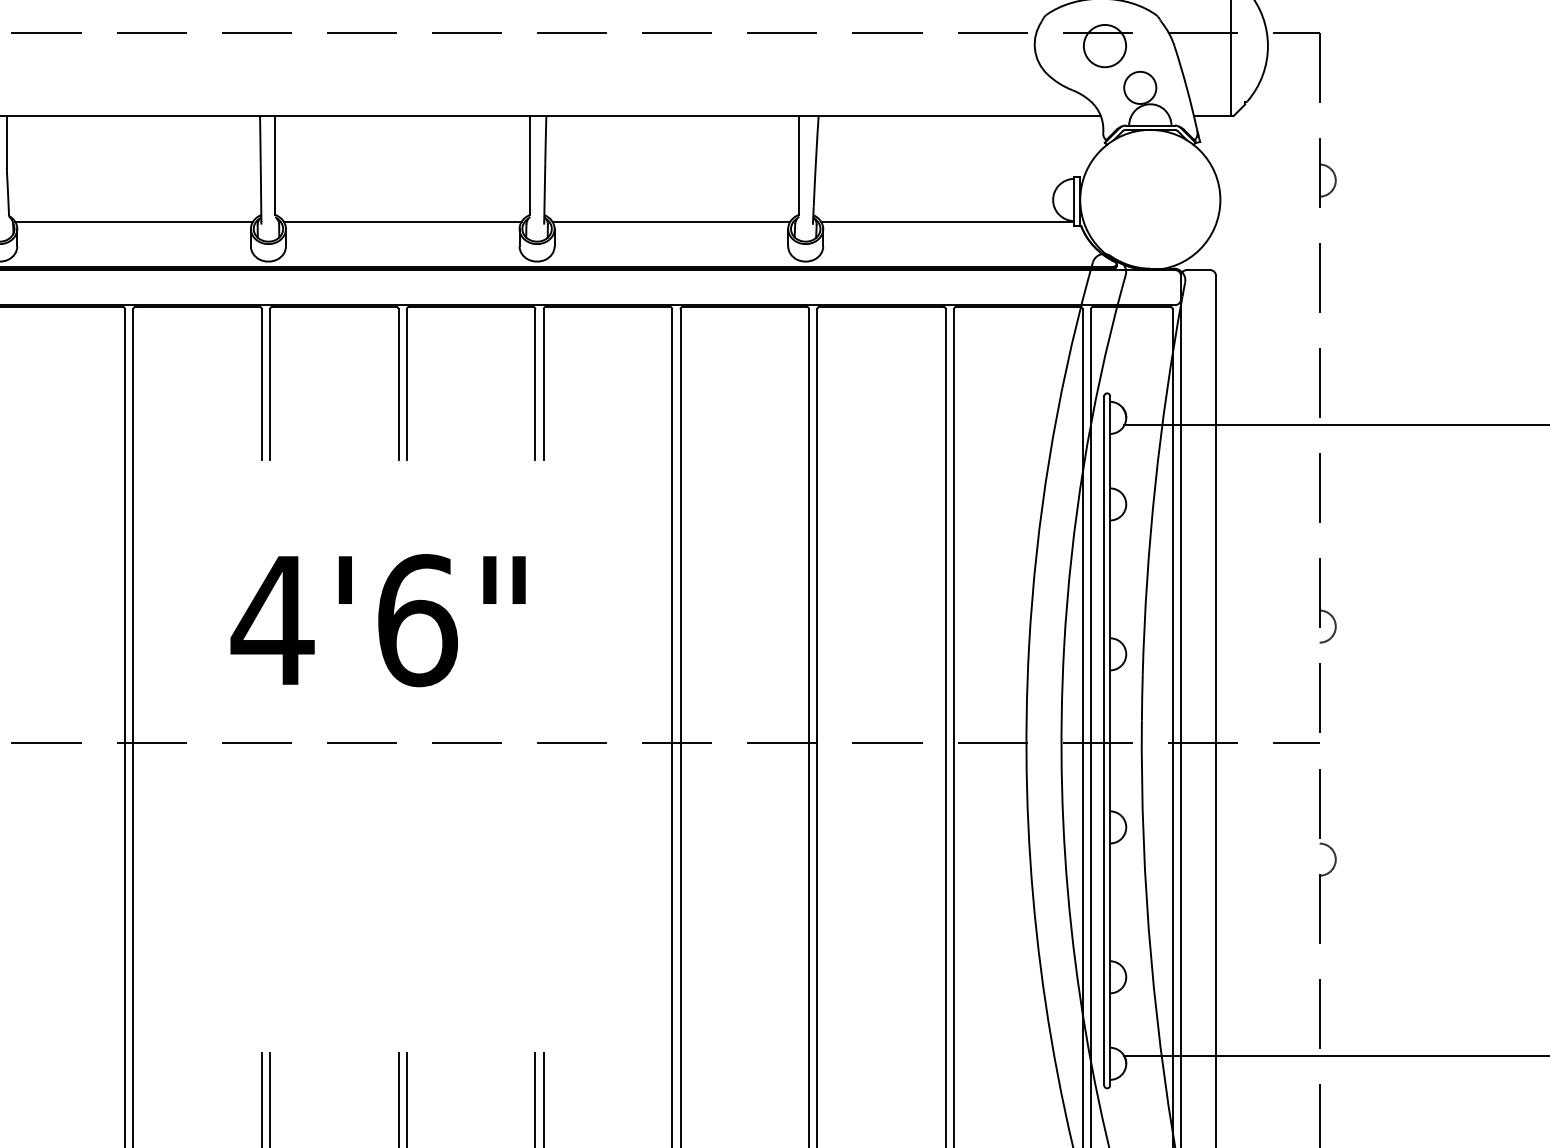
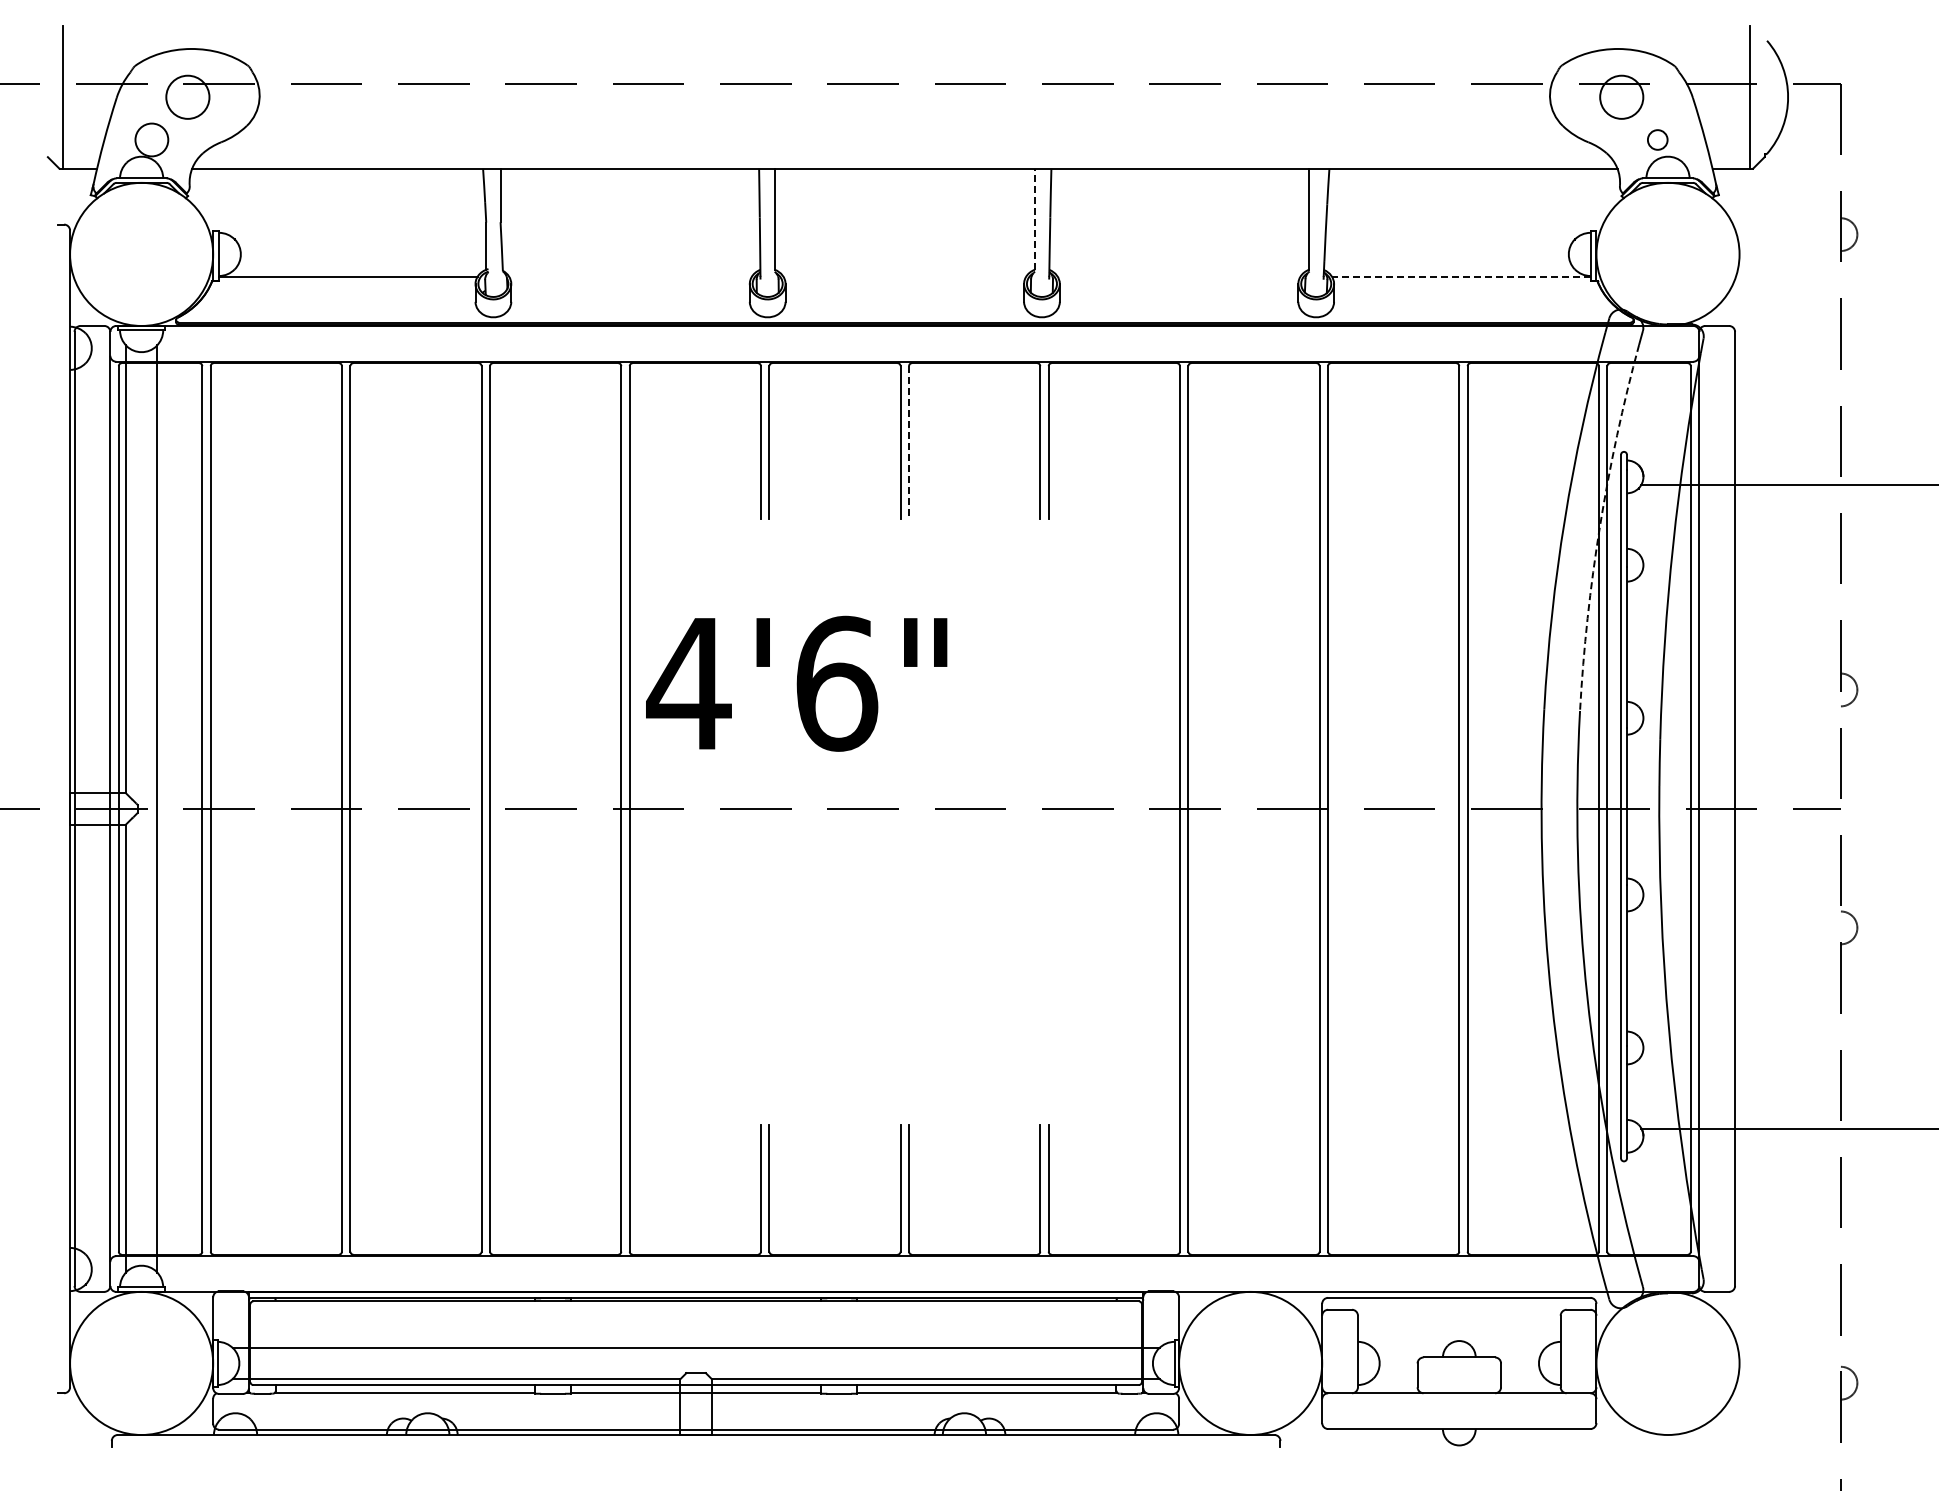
circle: (1140, 87) -> (1657, 139), size x0.6
line: (529, 164) -> (1034, 218), solid -> dashed
line: (134, 221) -> (630, 276), removed
line: (402, 221) -> (904, 276), removed
line: (670, 221) -> (1178, 276), removed
line: (947, 221) -> (1460, 276), solid -> dashed
line: (407, 384) -> (909, 442), solid -> dashed
arc: (1083, 466) -> (1599, 526), solid -> dashed
text: (377, 620) -> (796, 683), moved

